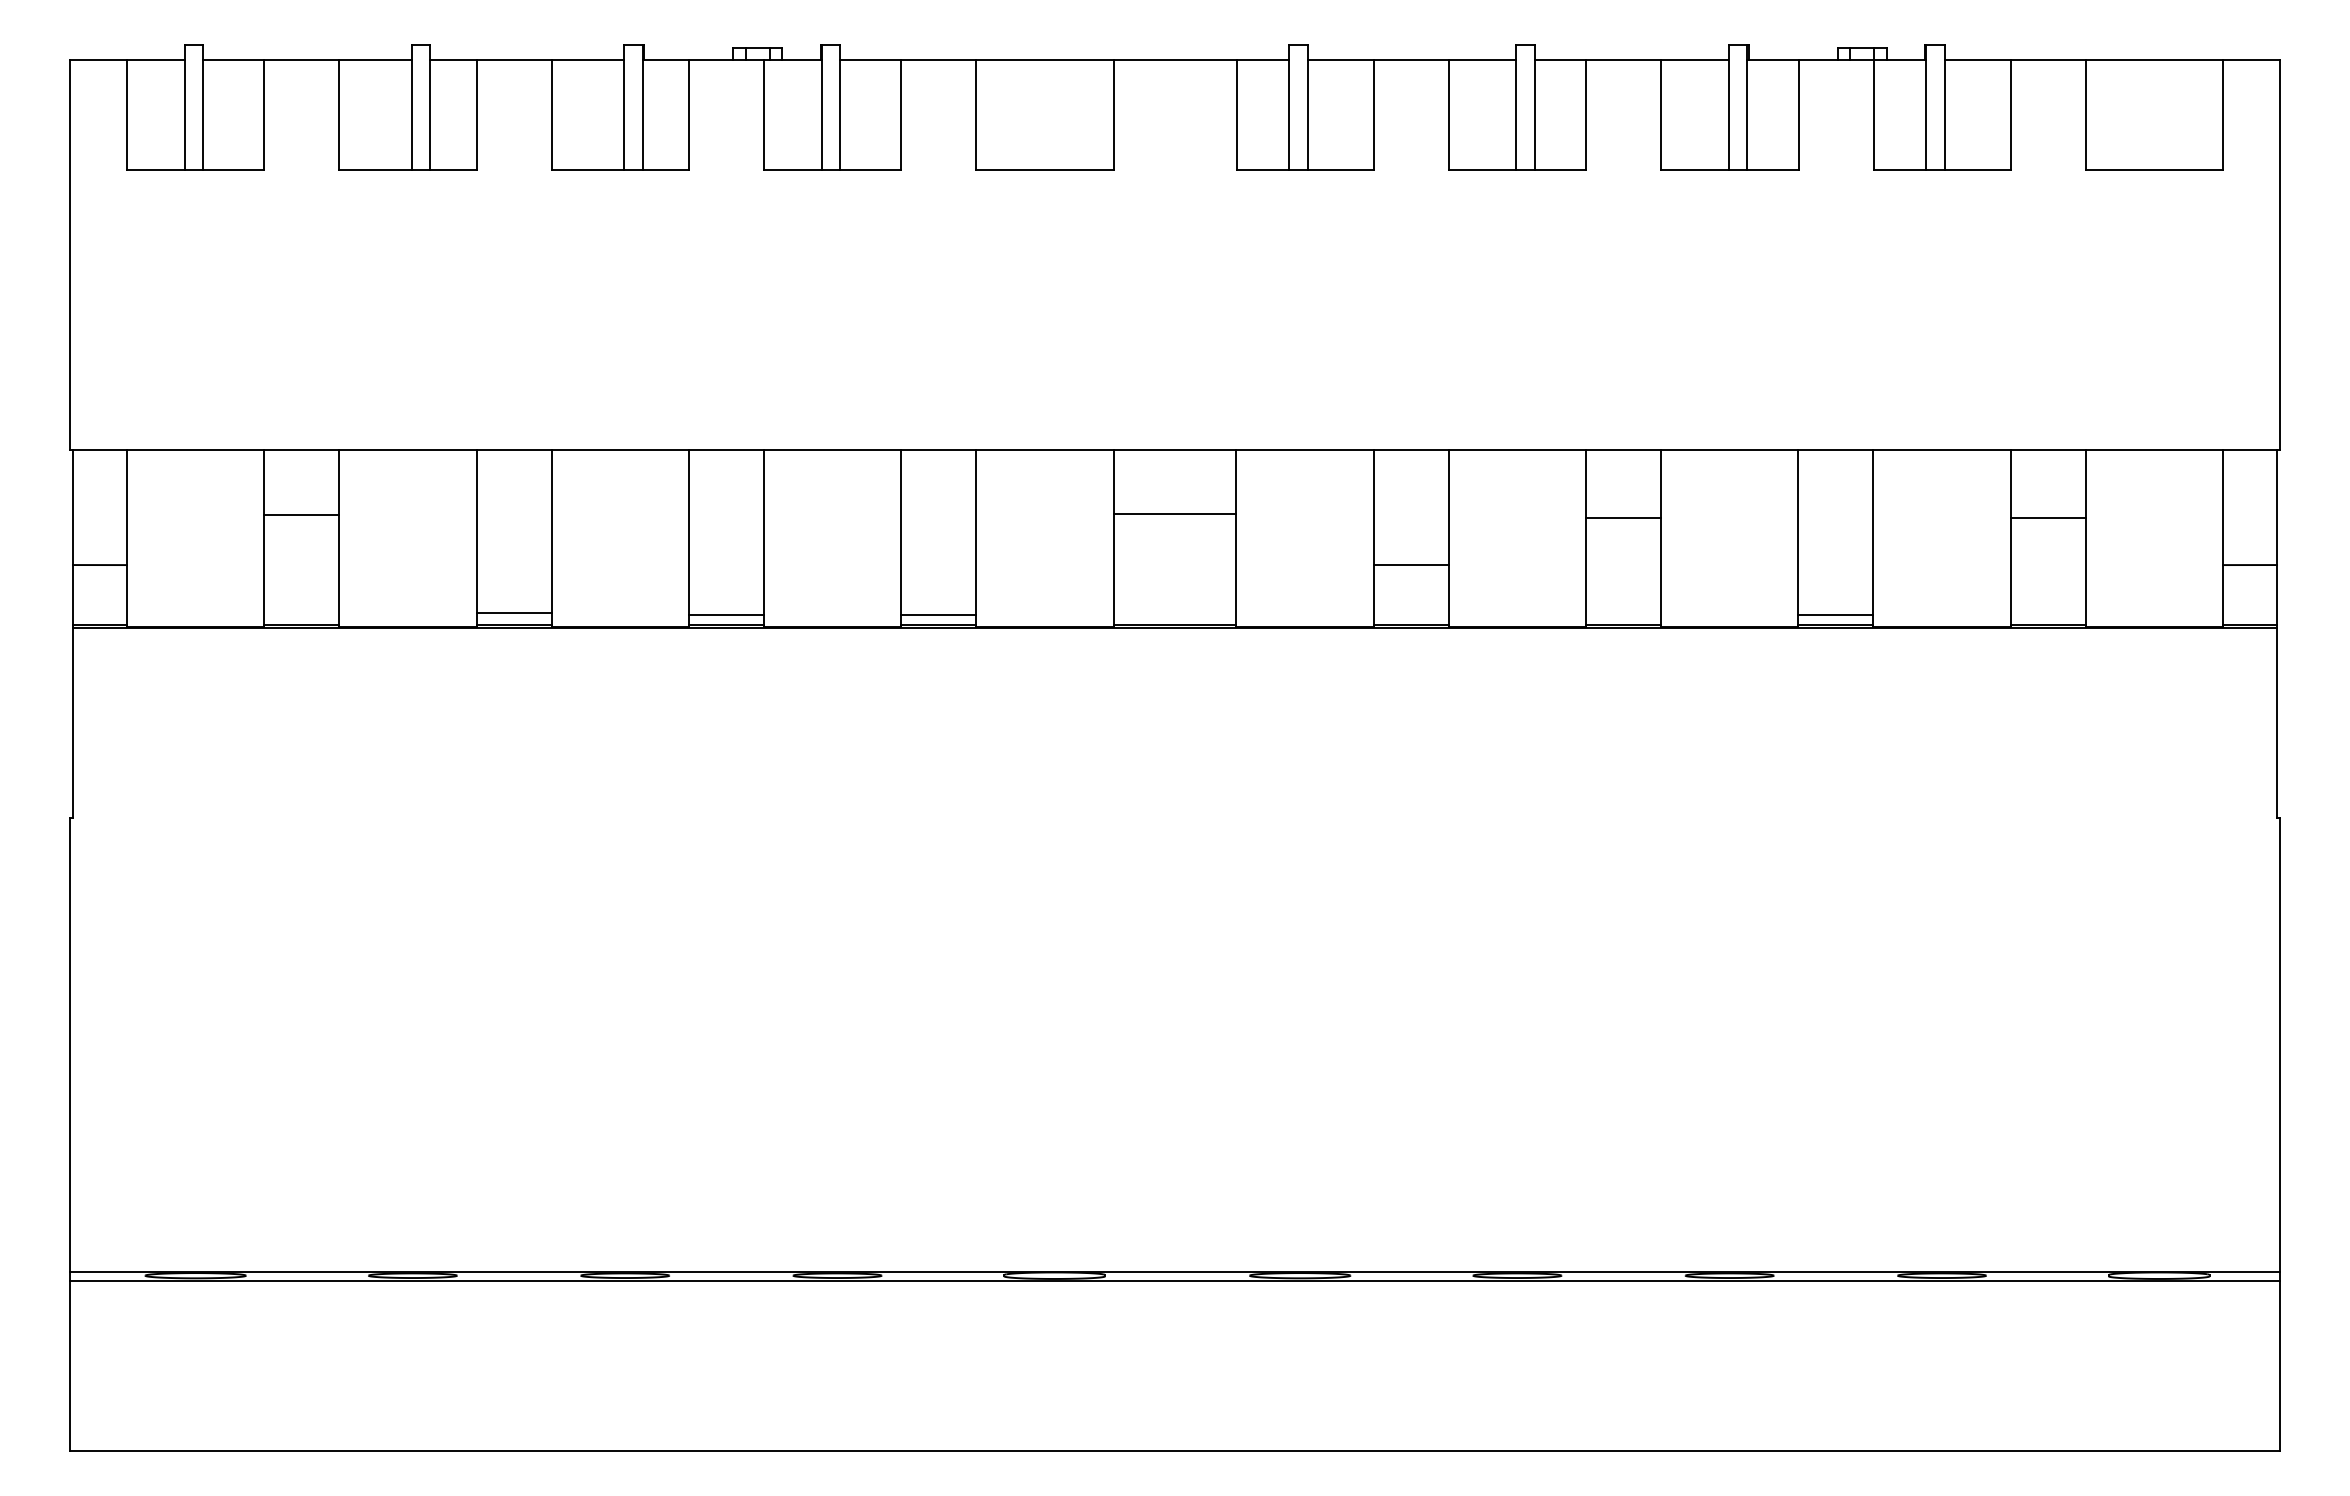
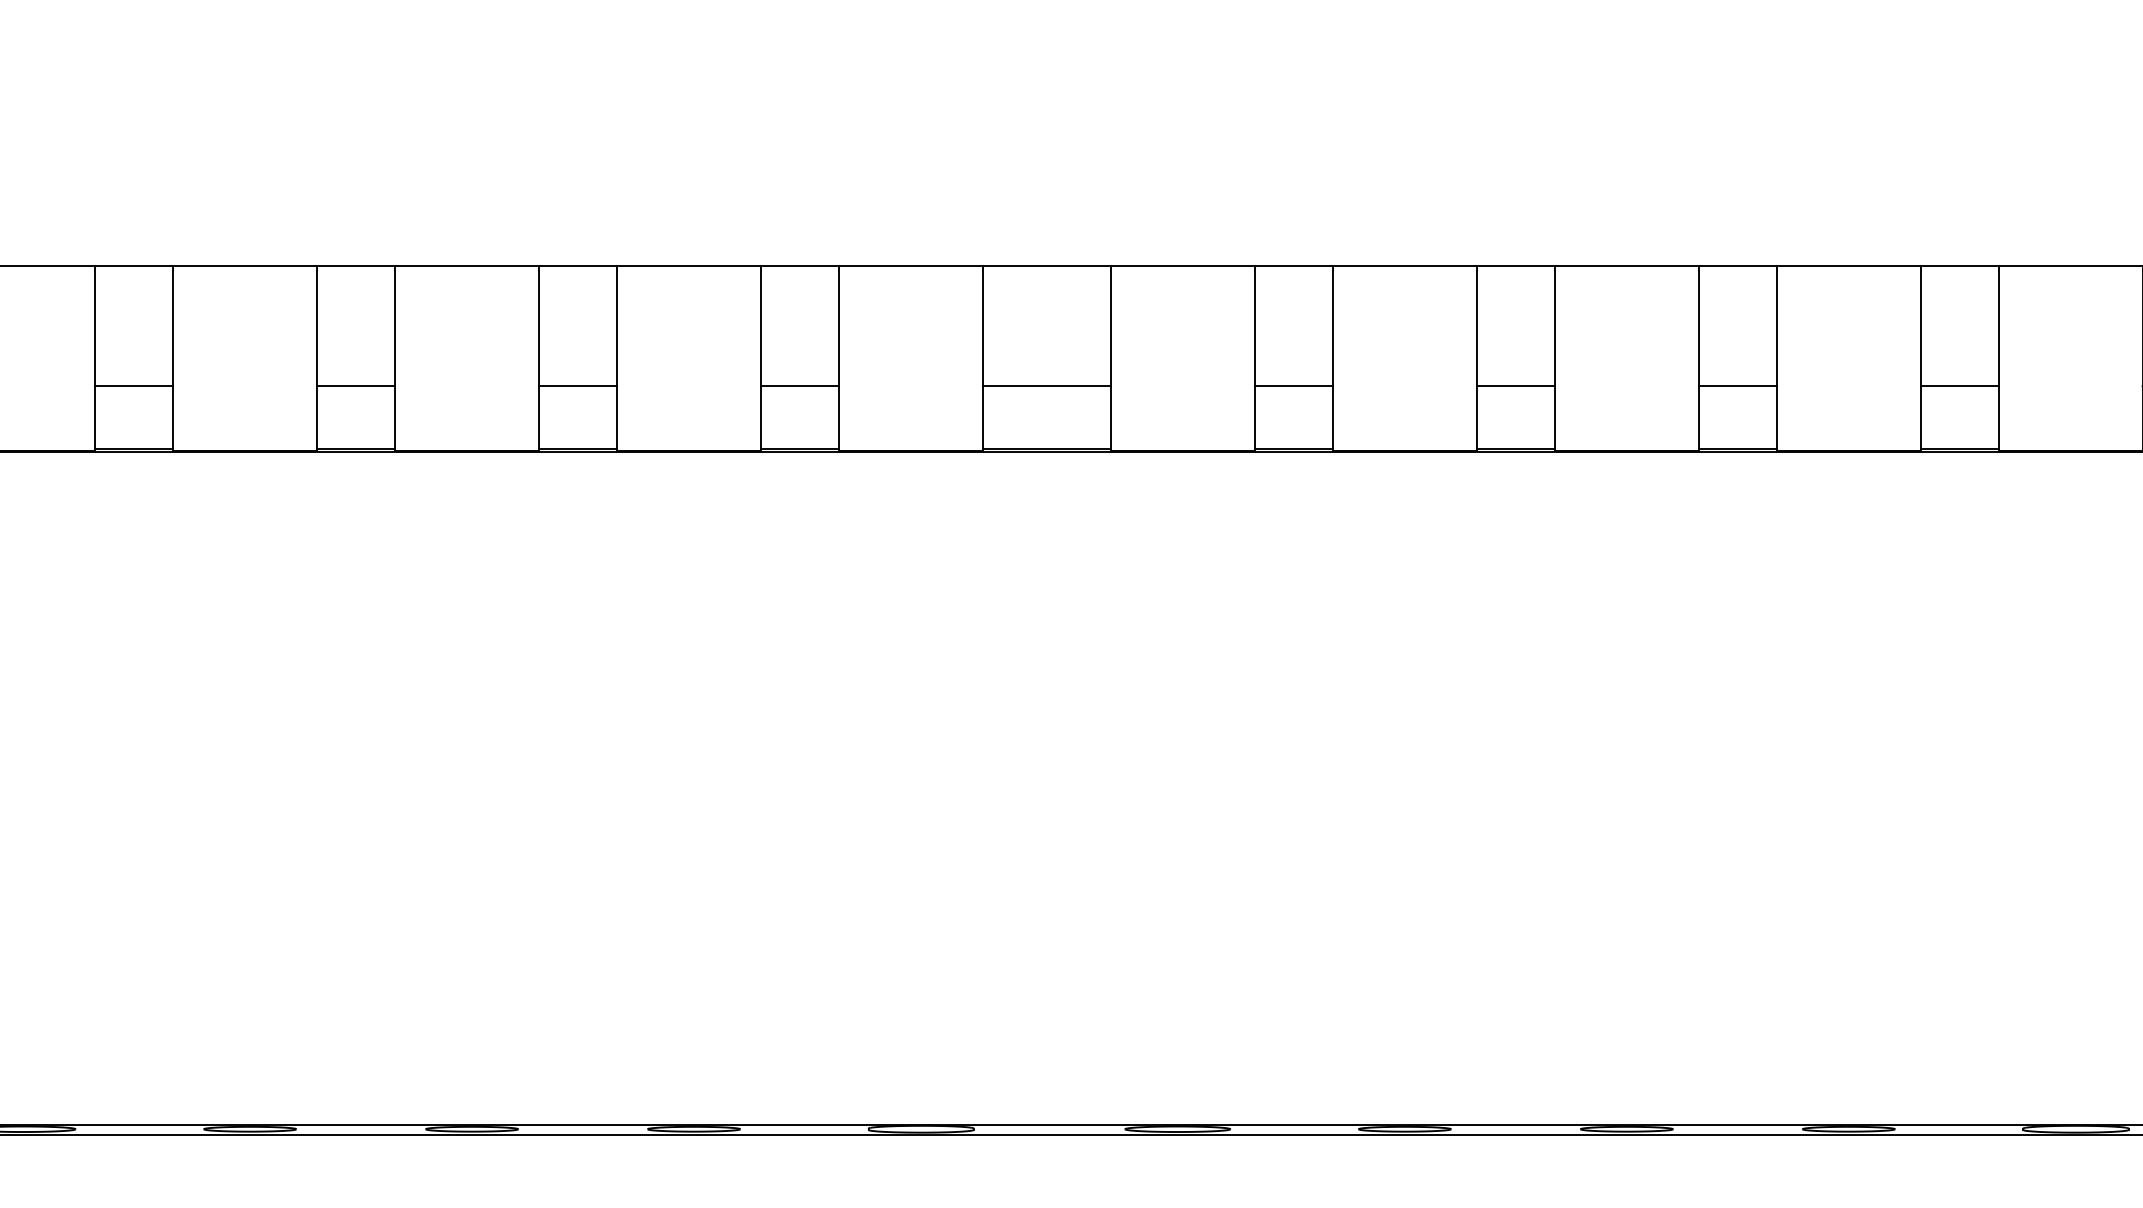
line: (1174, 514) -> (1046, 386), moved
line: (301, 515) -> (133, 386), moved
line: (1623, 518) -> (1515, 386), moved
line: (2047, 518) -> (1959, 386), moved
line: (513, 613) -> (355, 386), moved
line: (726, 615) -> (578, 386), moved
line: (938, 615) -> (799, 386), moved
line: (1835, 615) -> (1737, 386), moved

